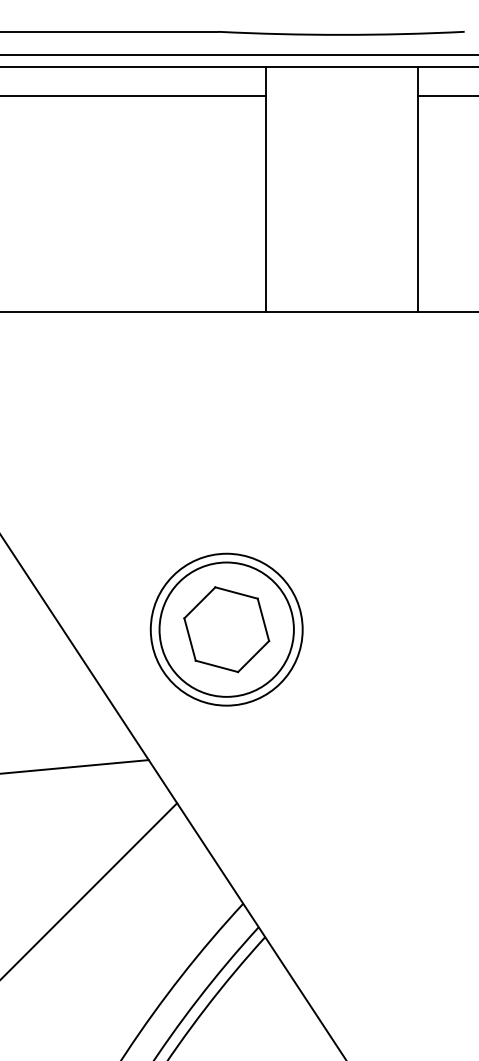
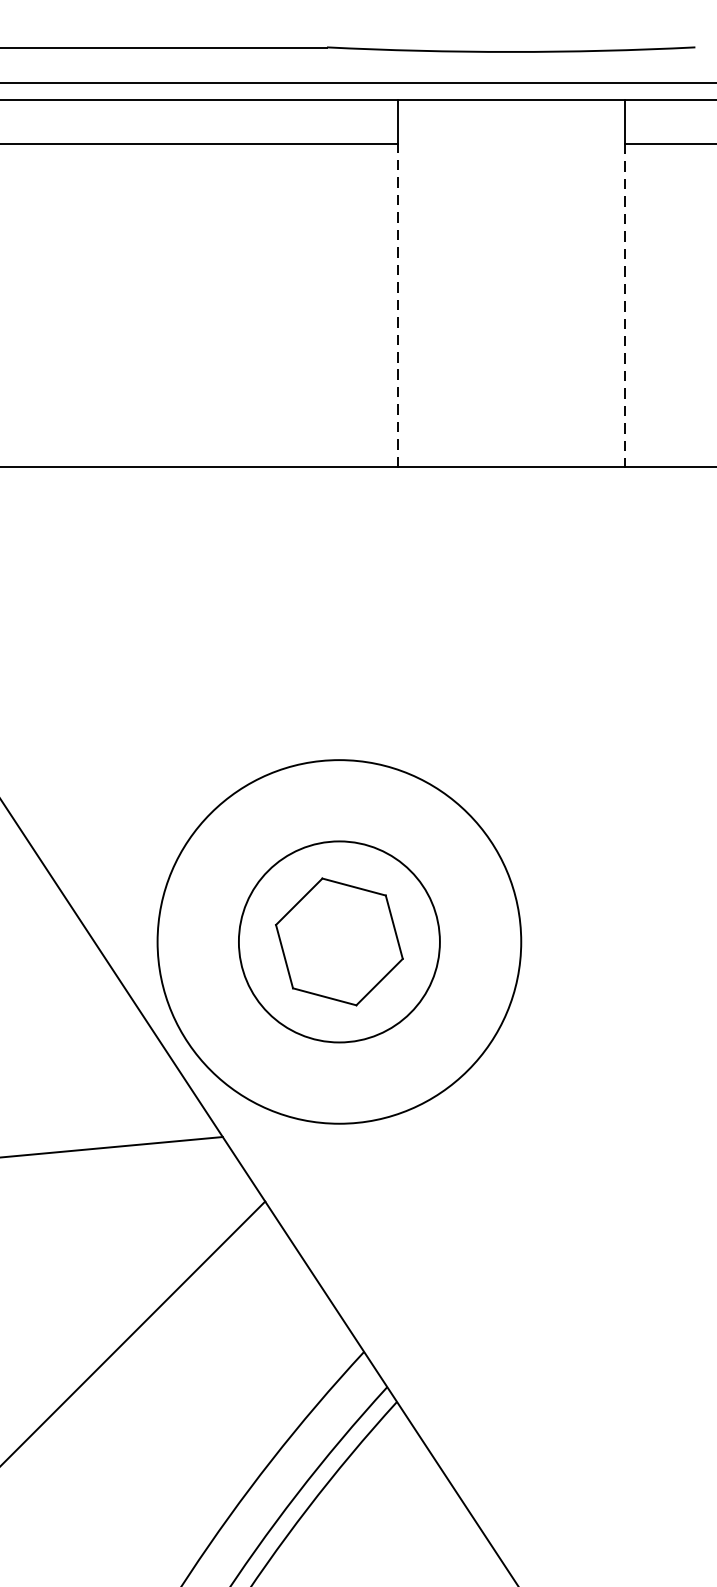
line: (265, 203) -> (397, 304), solid -> dashed
line: (417, 204) -> (624, 305), solid -> dashed
circle: (226, 629) -> (339, 941), size x1.6

